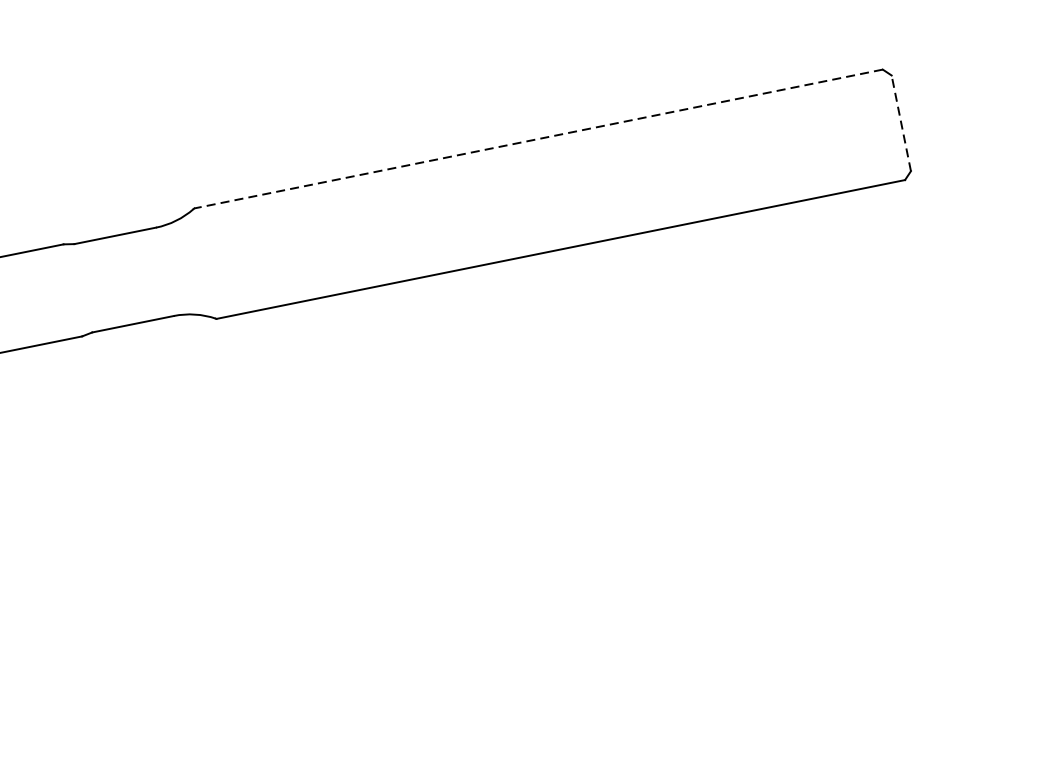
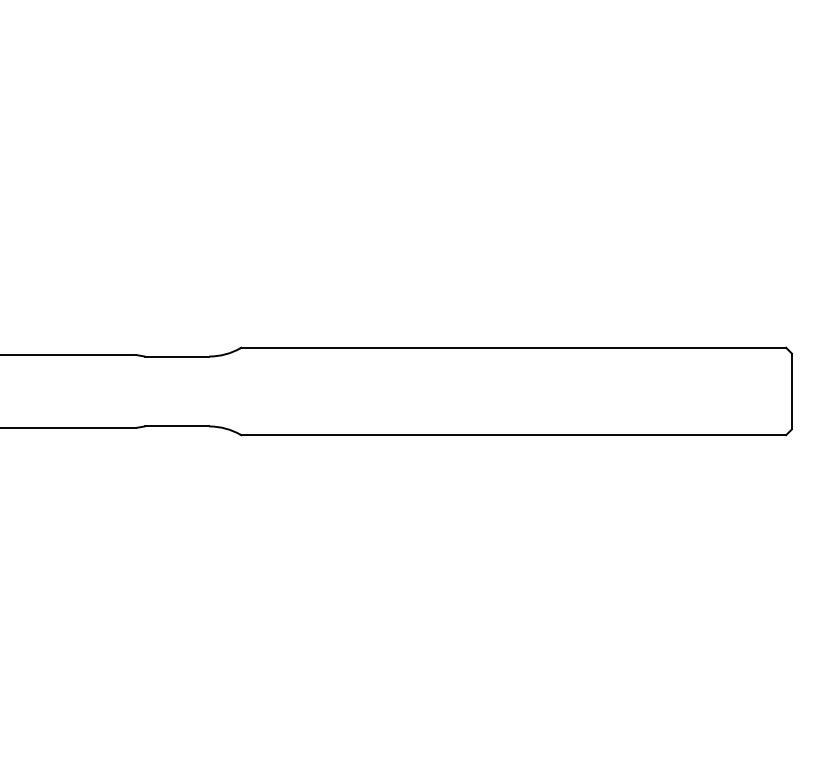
line: (900, 123) -> (791, 391), dashed -> solid
line: (538, 138) -> (513, 347), dashed -> solid

